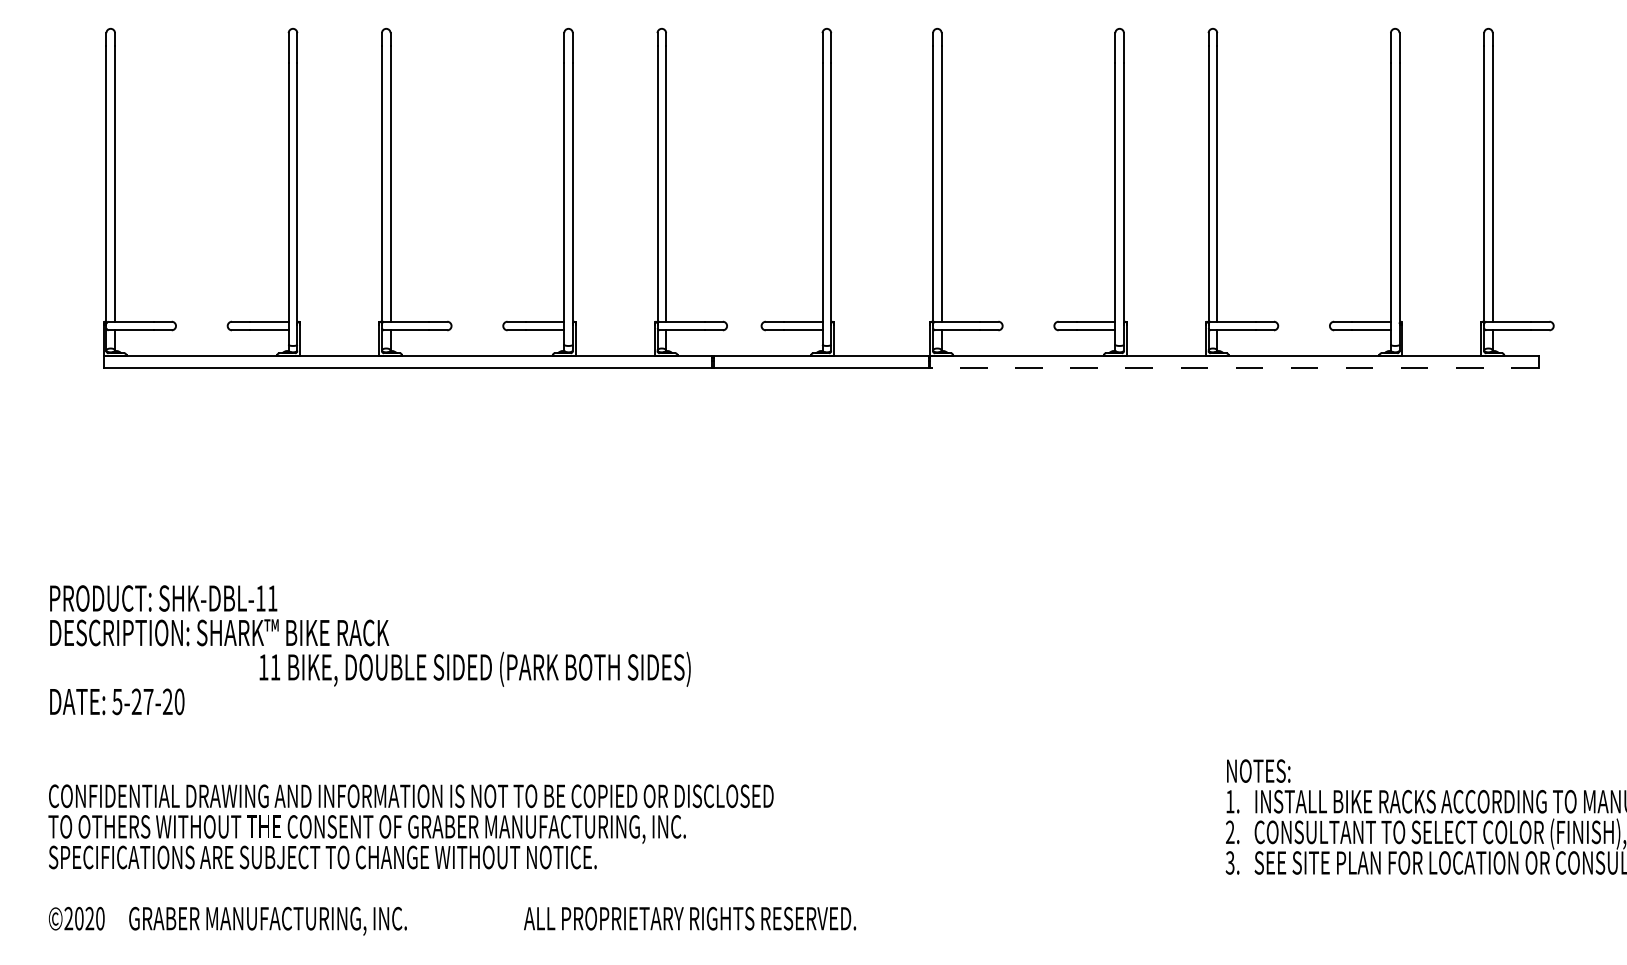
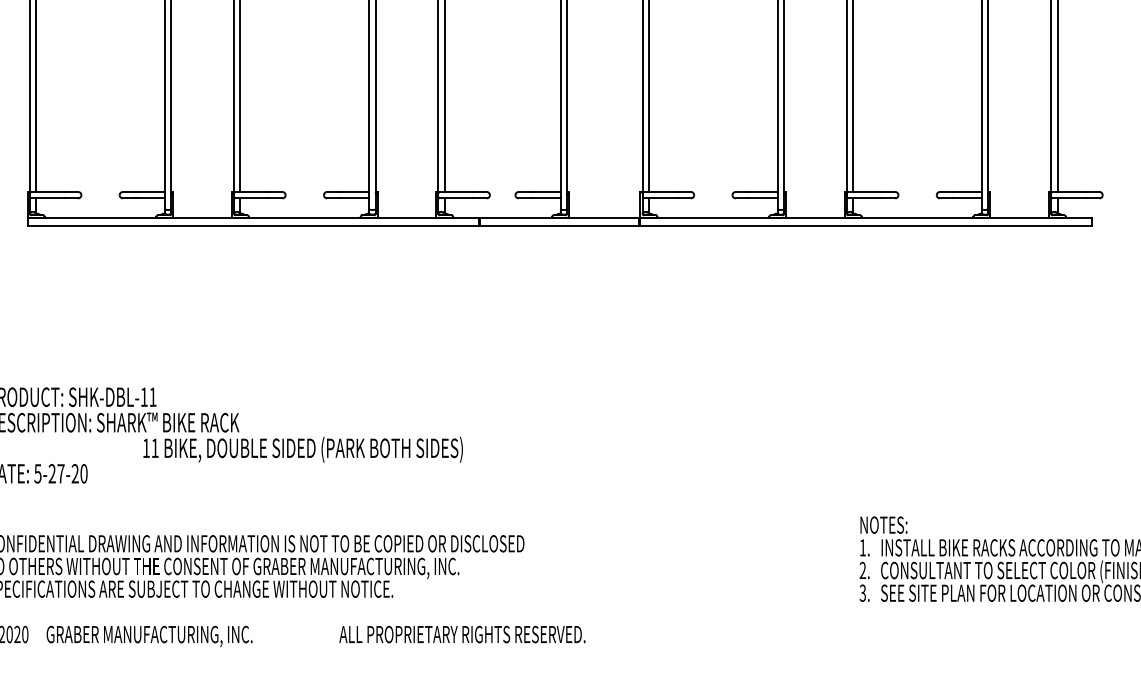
line: (1233, 367) -> (865, 225), dashed -> solid

